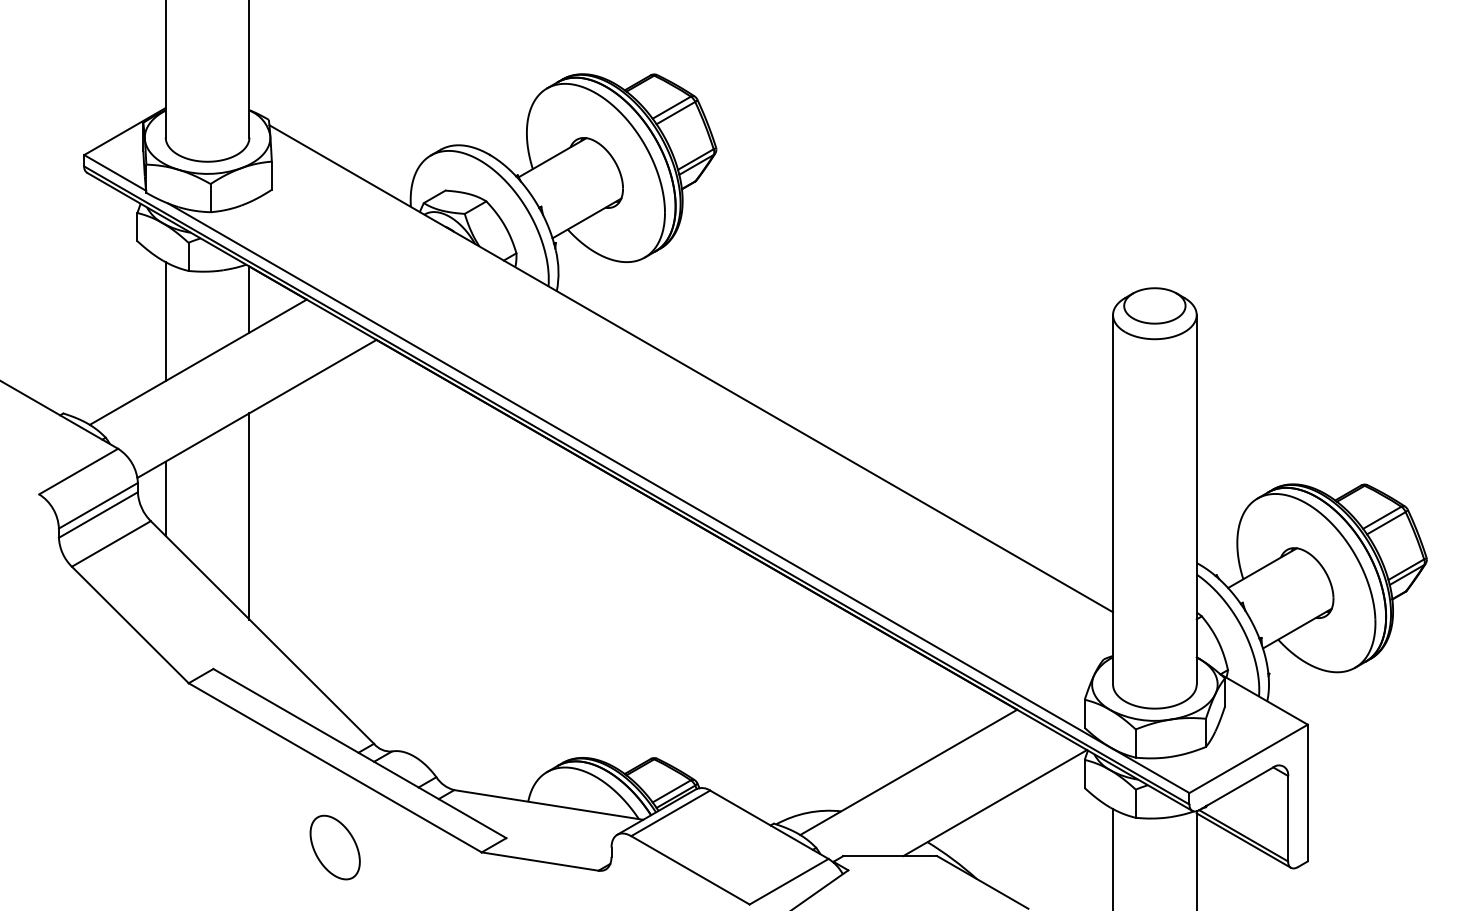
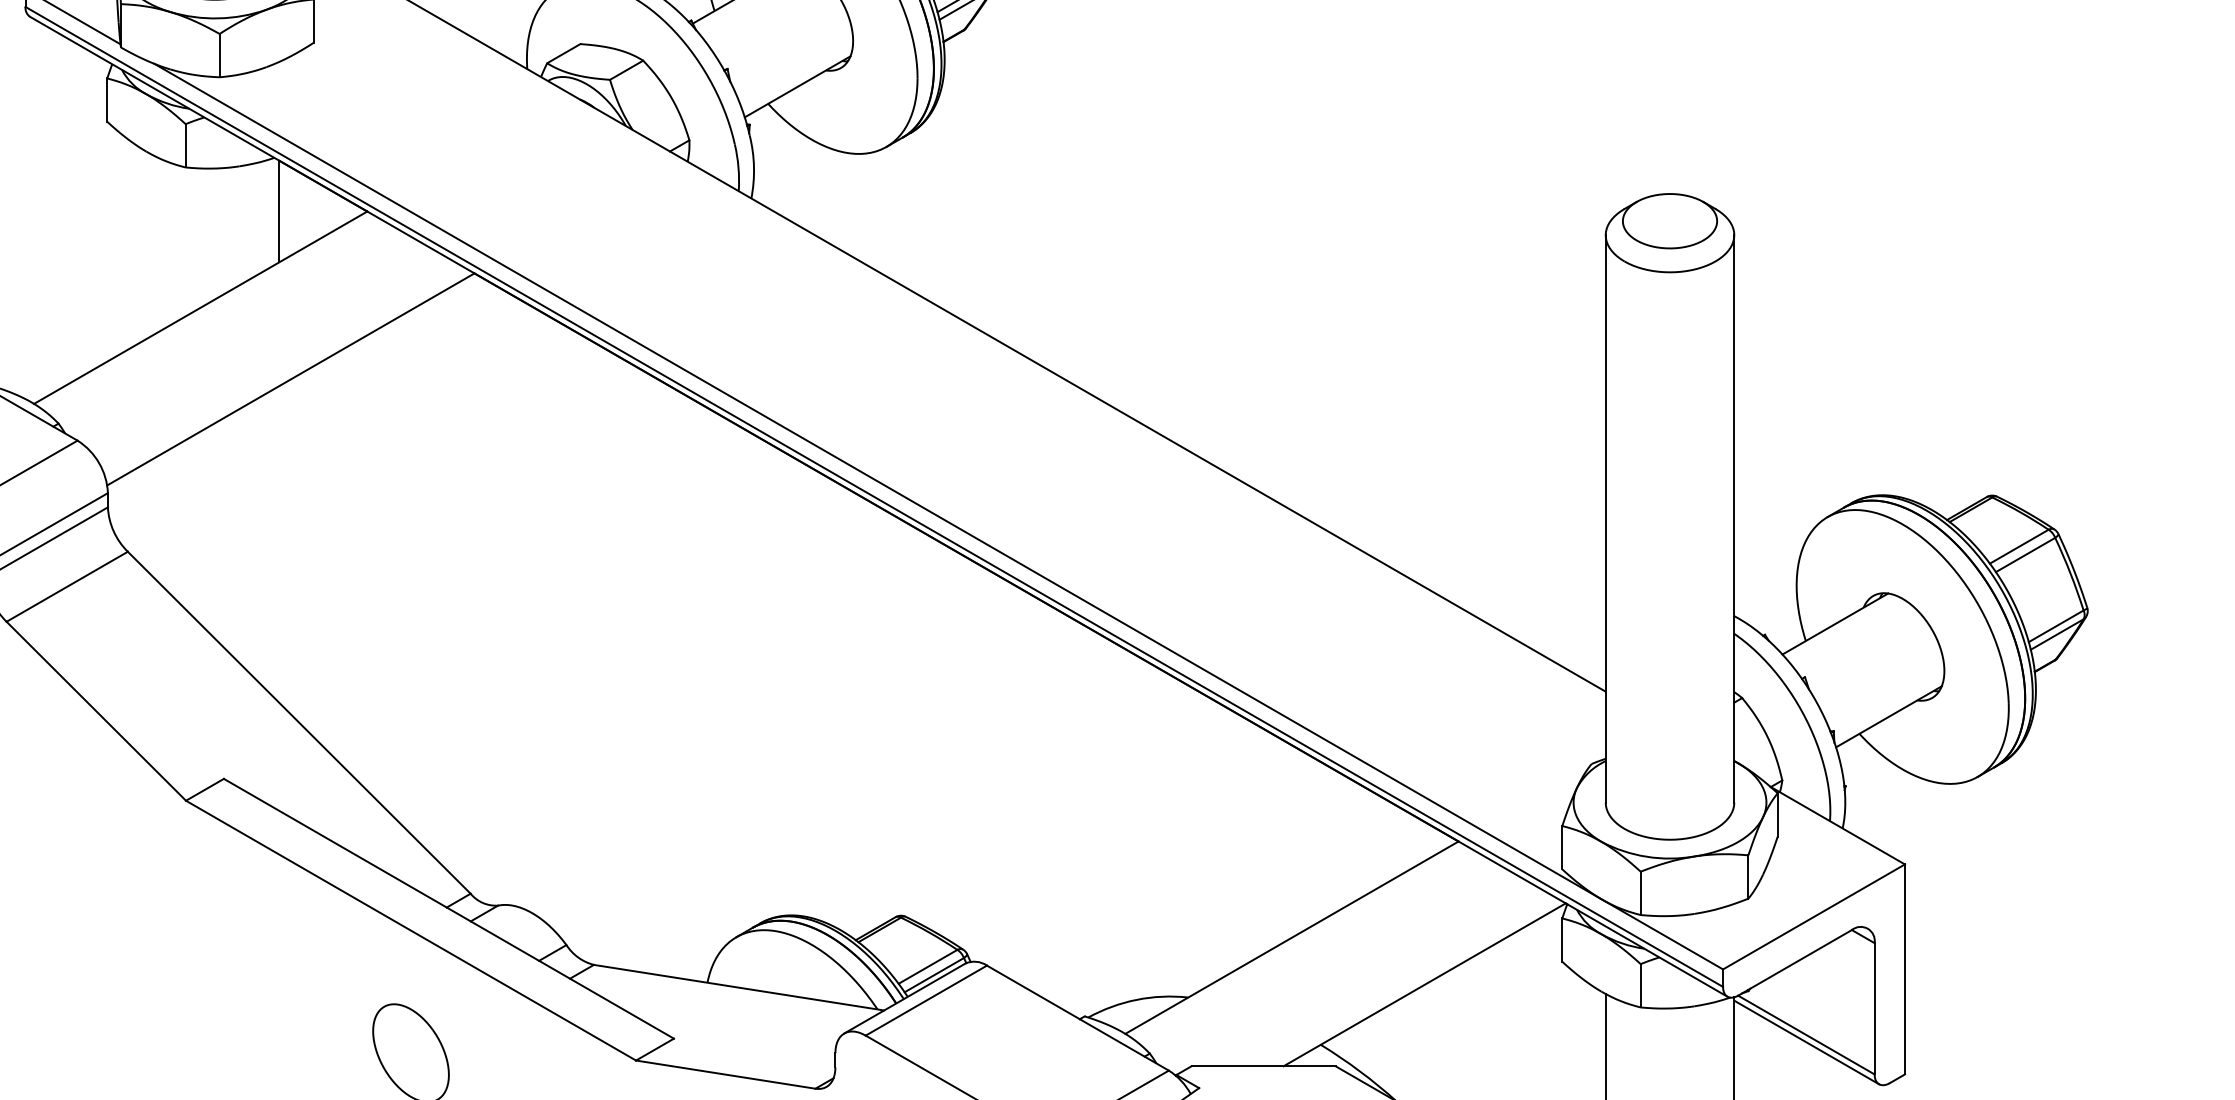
line: (165, 321) -> (150, 245), removed
line: (165, 498) -> (150, 516), removed
line: (249, 516) -> (279, 544), removed

